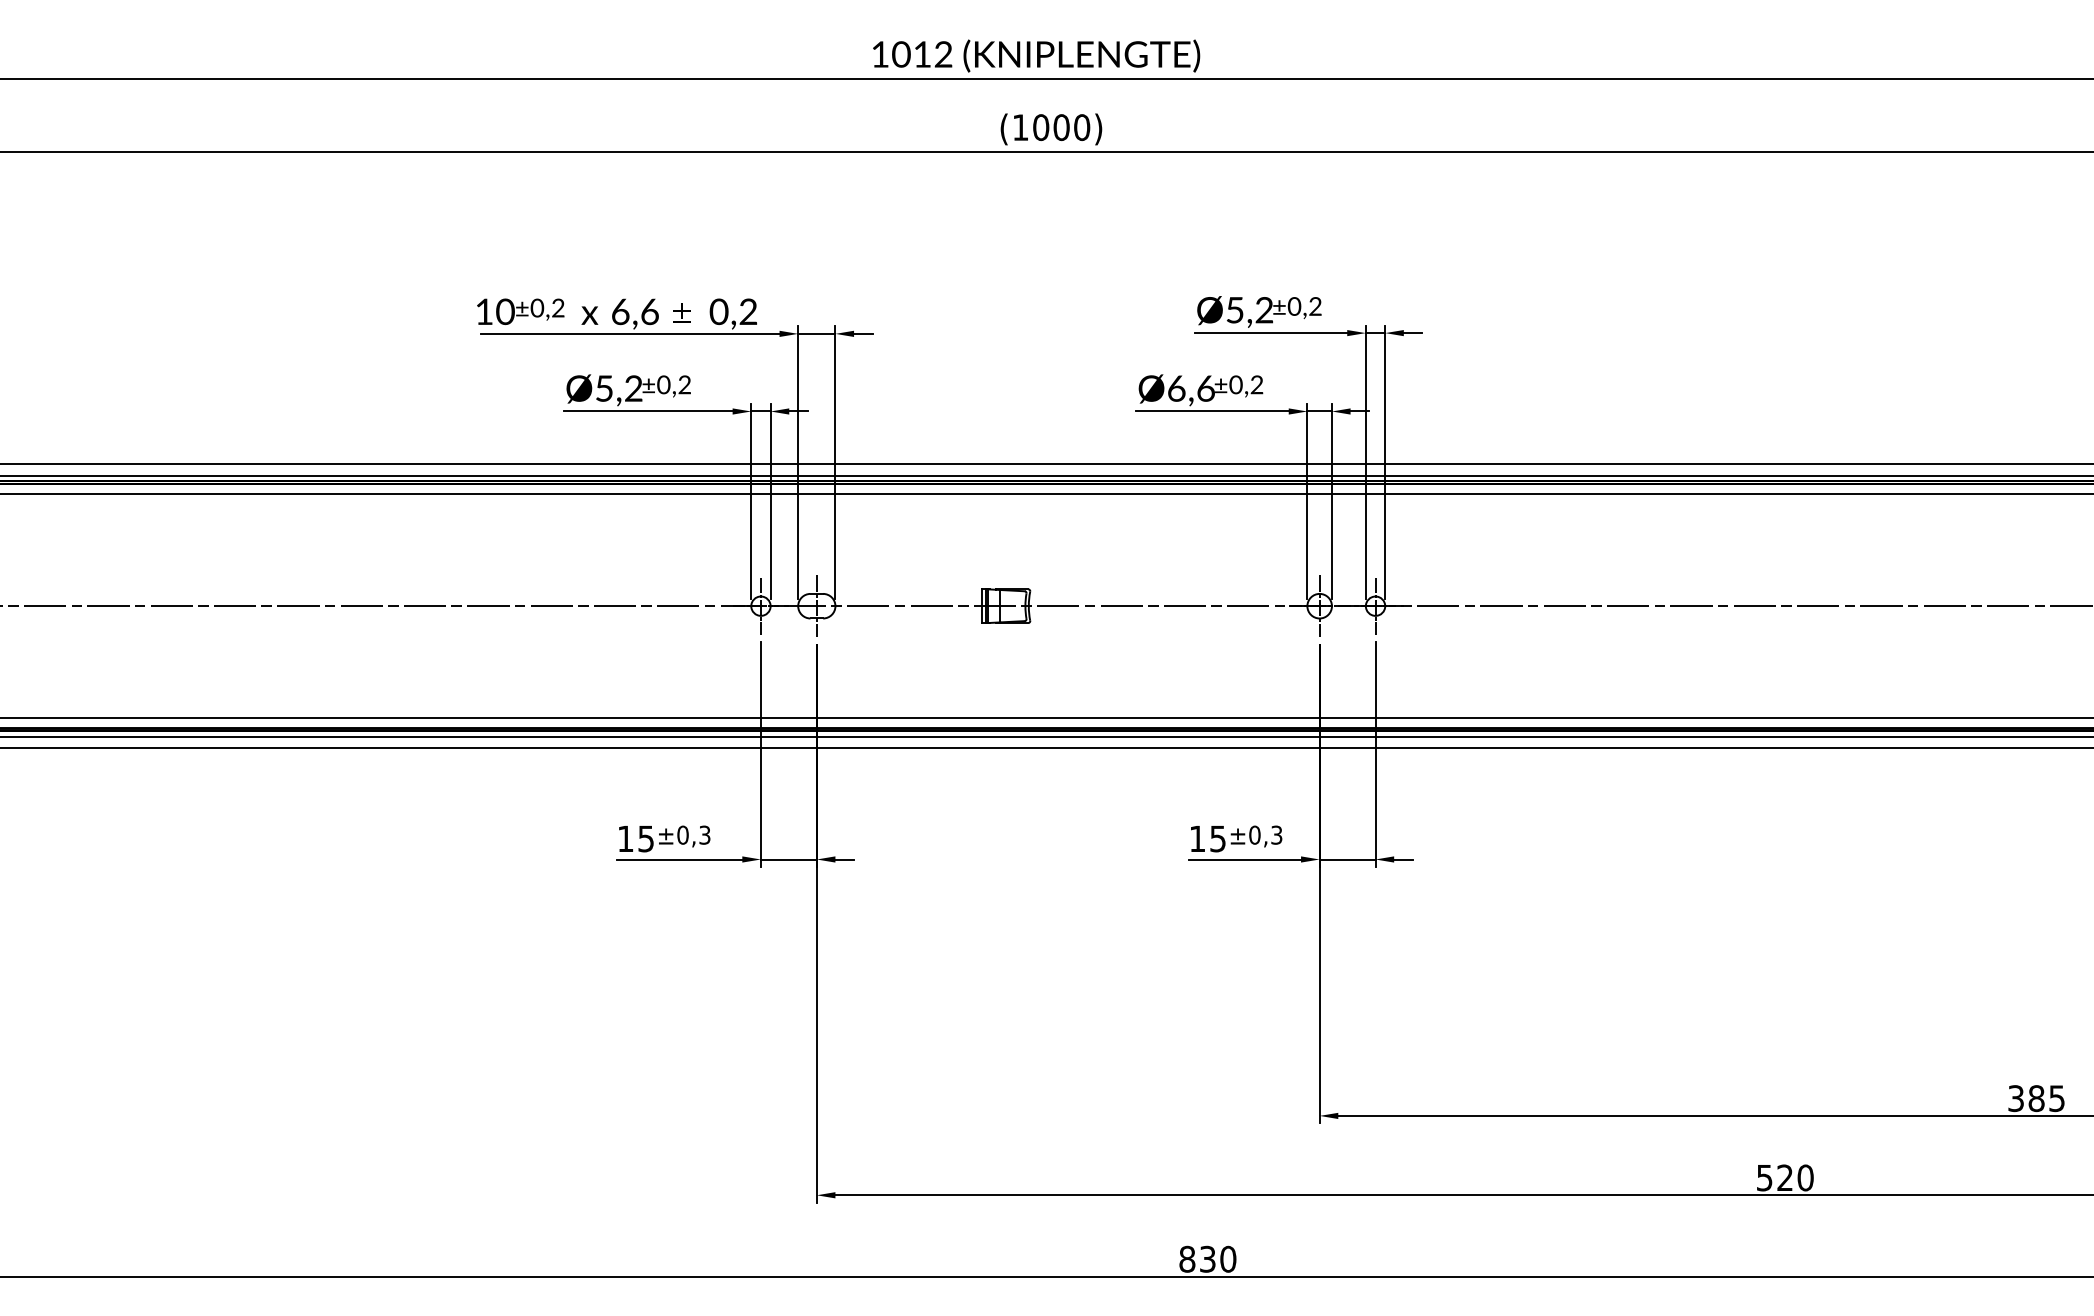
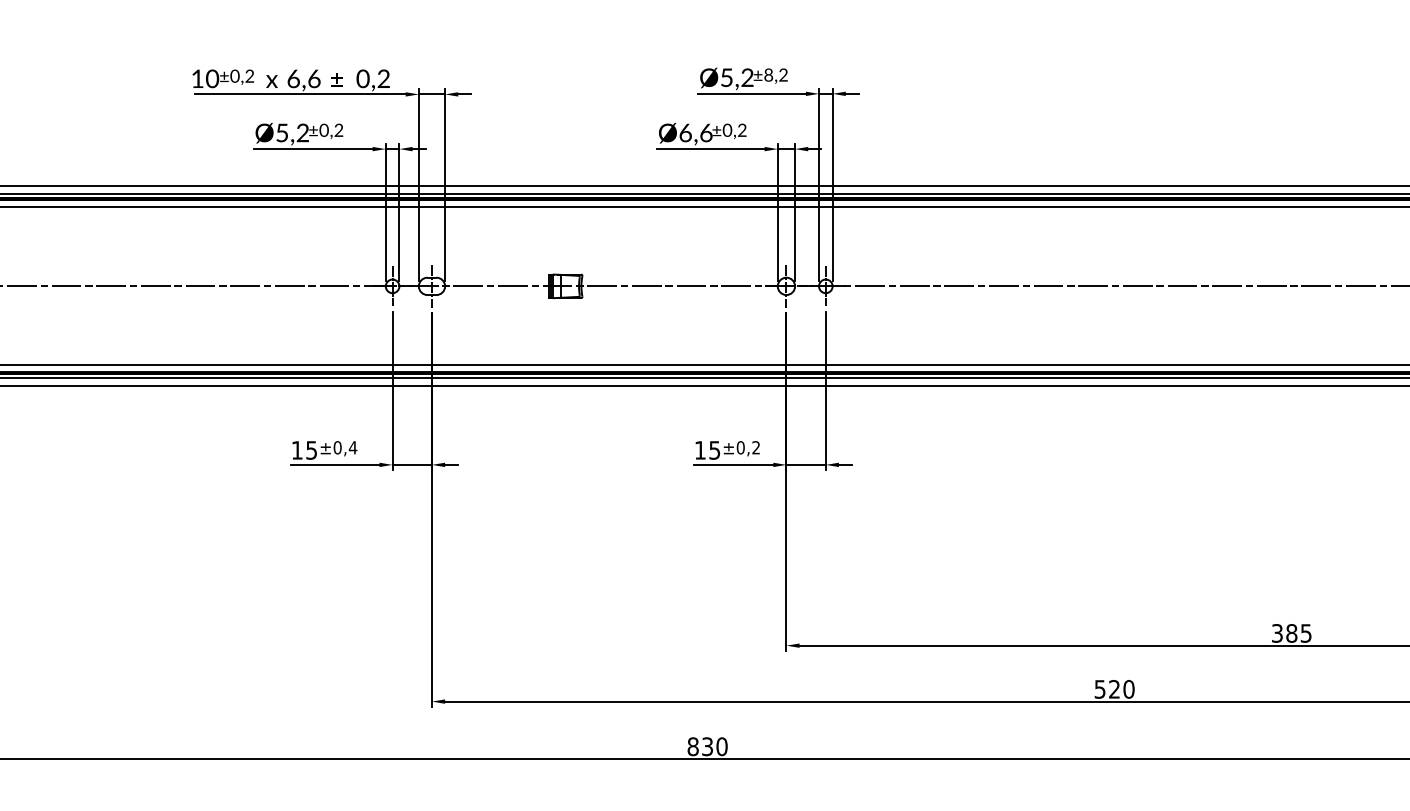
text: (1294, 306) -> (768, 75), ±0,2 -> ±8,2
text: (704, 834) -> (352, 447), ±0,3 -> ±0,4
text: (1276, 835) -> (756, 447), ±0,3 -> ±0,2

